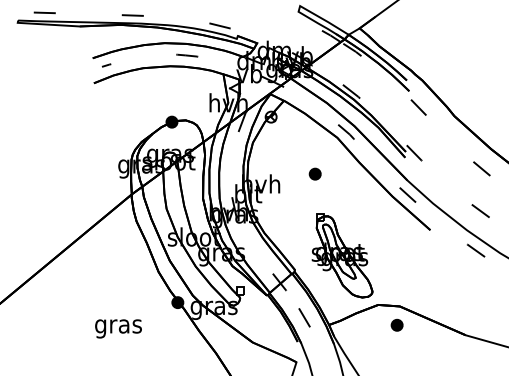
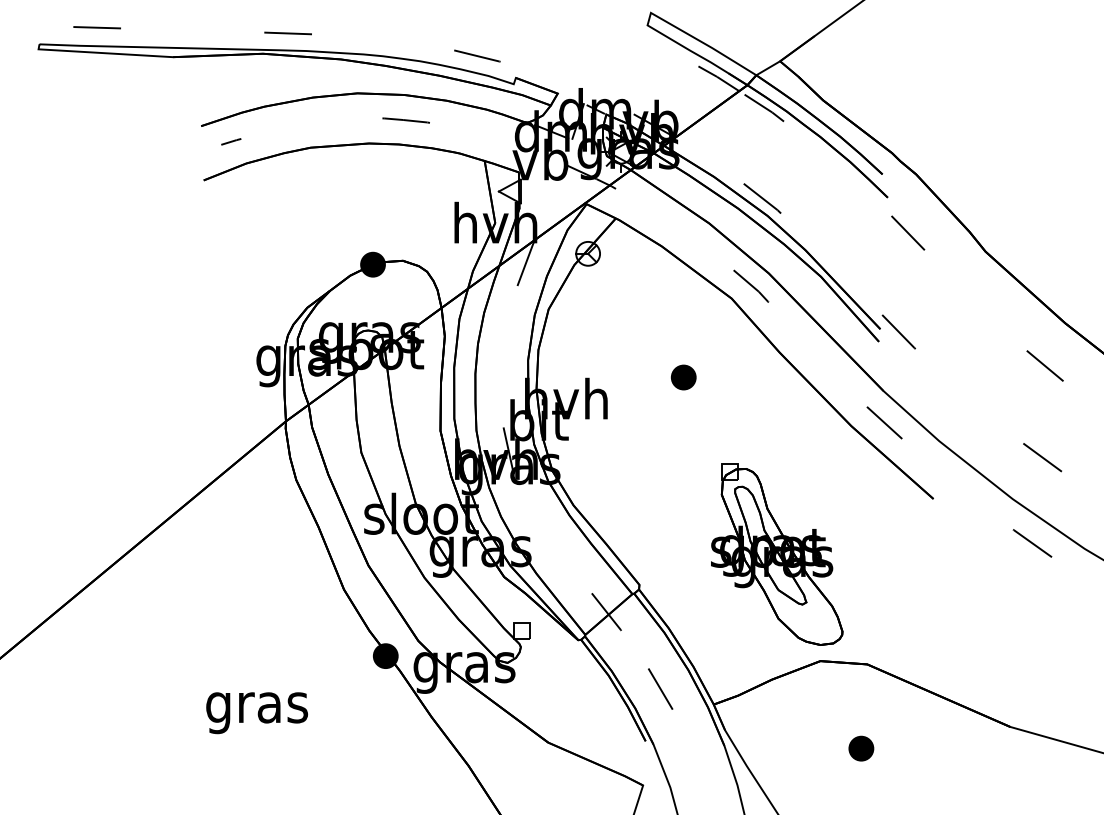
part: (342, 255) -> (777, 553), moved
part: (396, 324) -> (859, 746), moved

